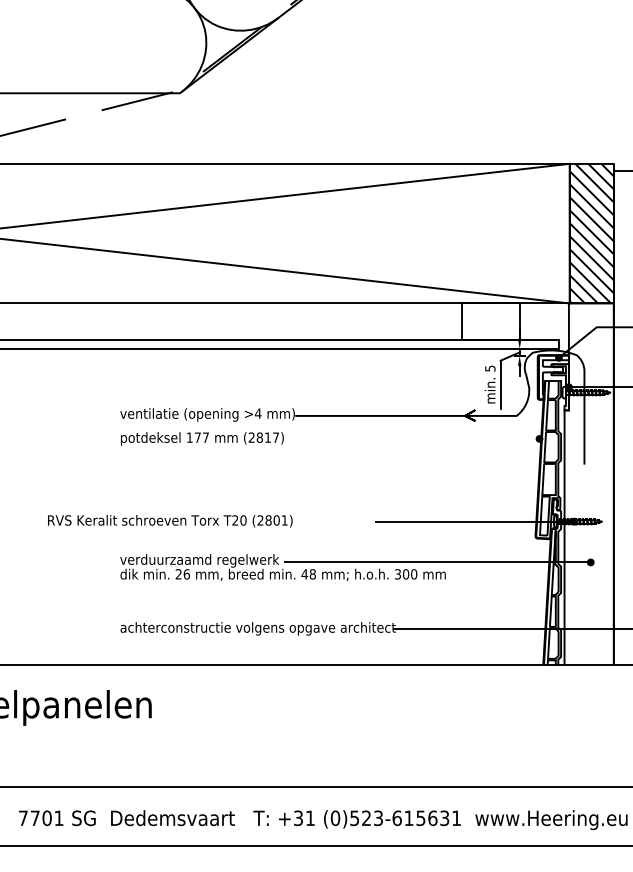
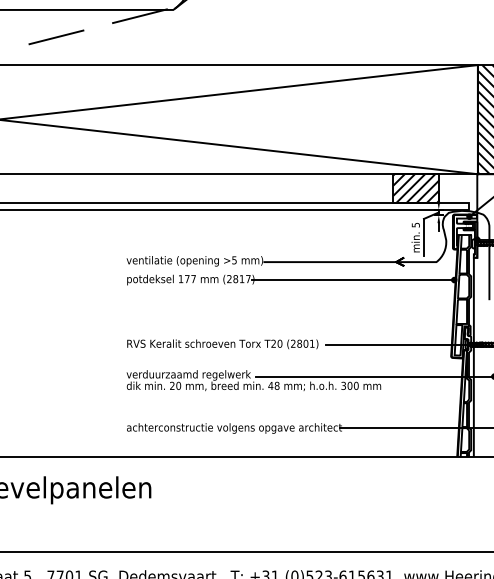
hatch: (490, 321) -> (415, 188), added
text: (257, 413) -> (233, 260), >4 -> >5
line: (409, 438) -> (352, 279), added
text: (170, 521) -> (222, 344), moved
text: (186, 574) -> (178, 386), 26 -> 20

